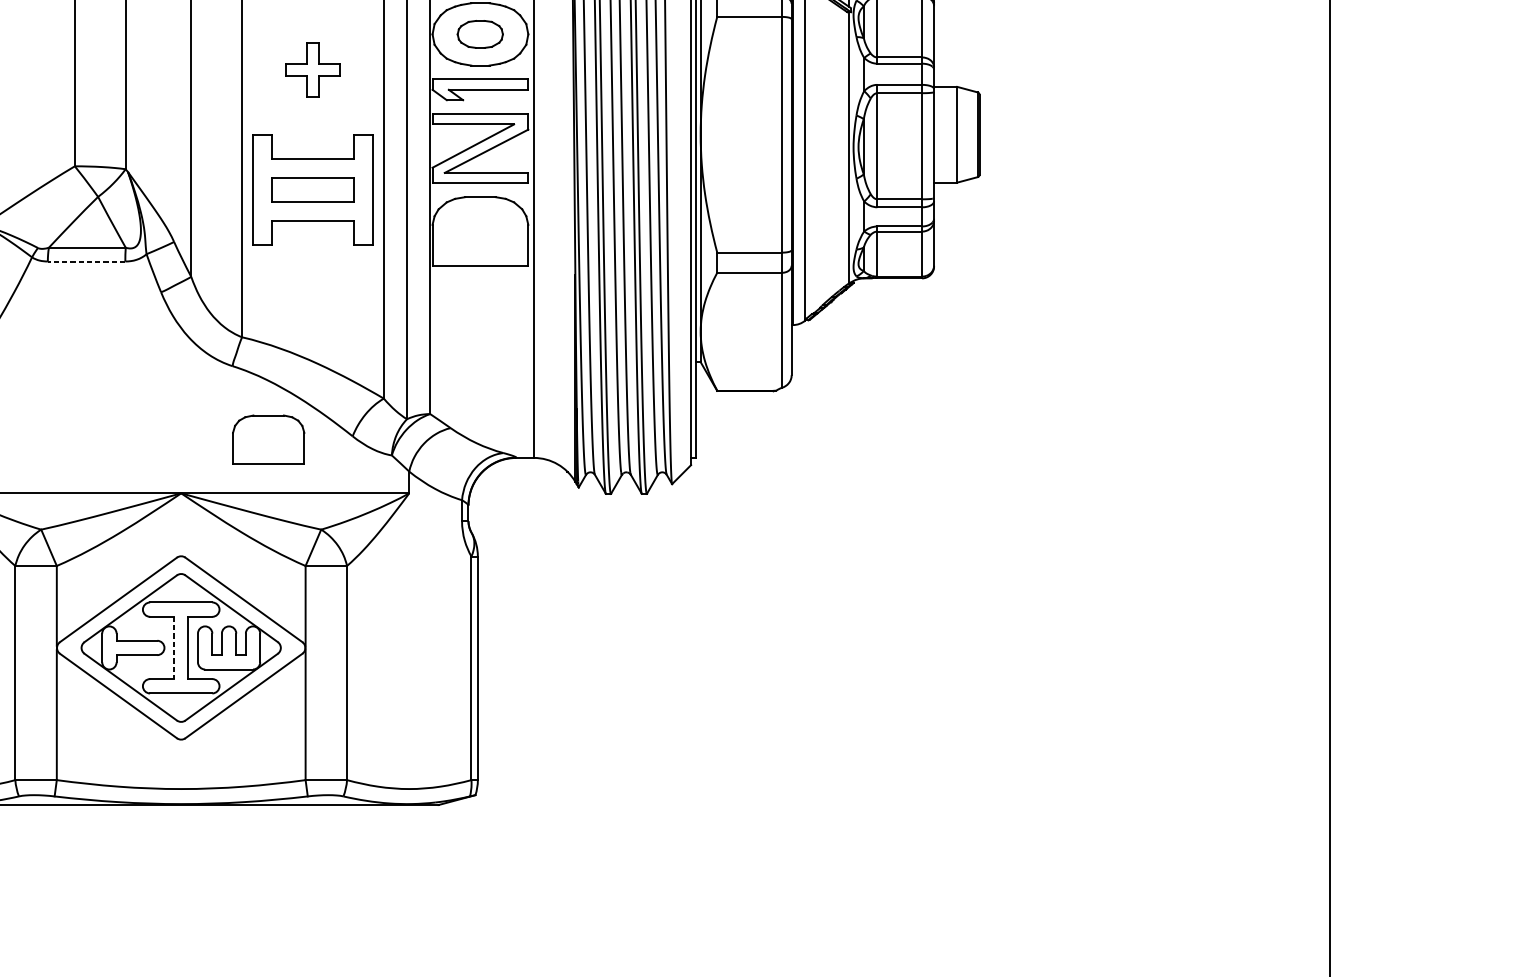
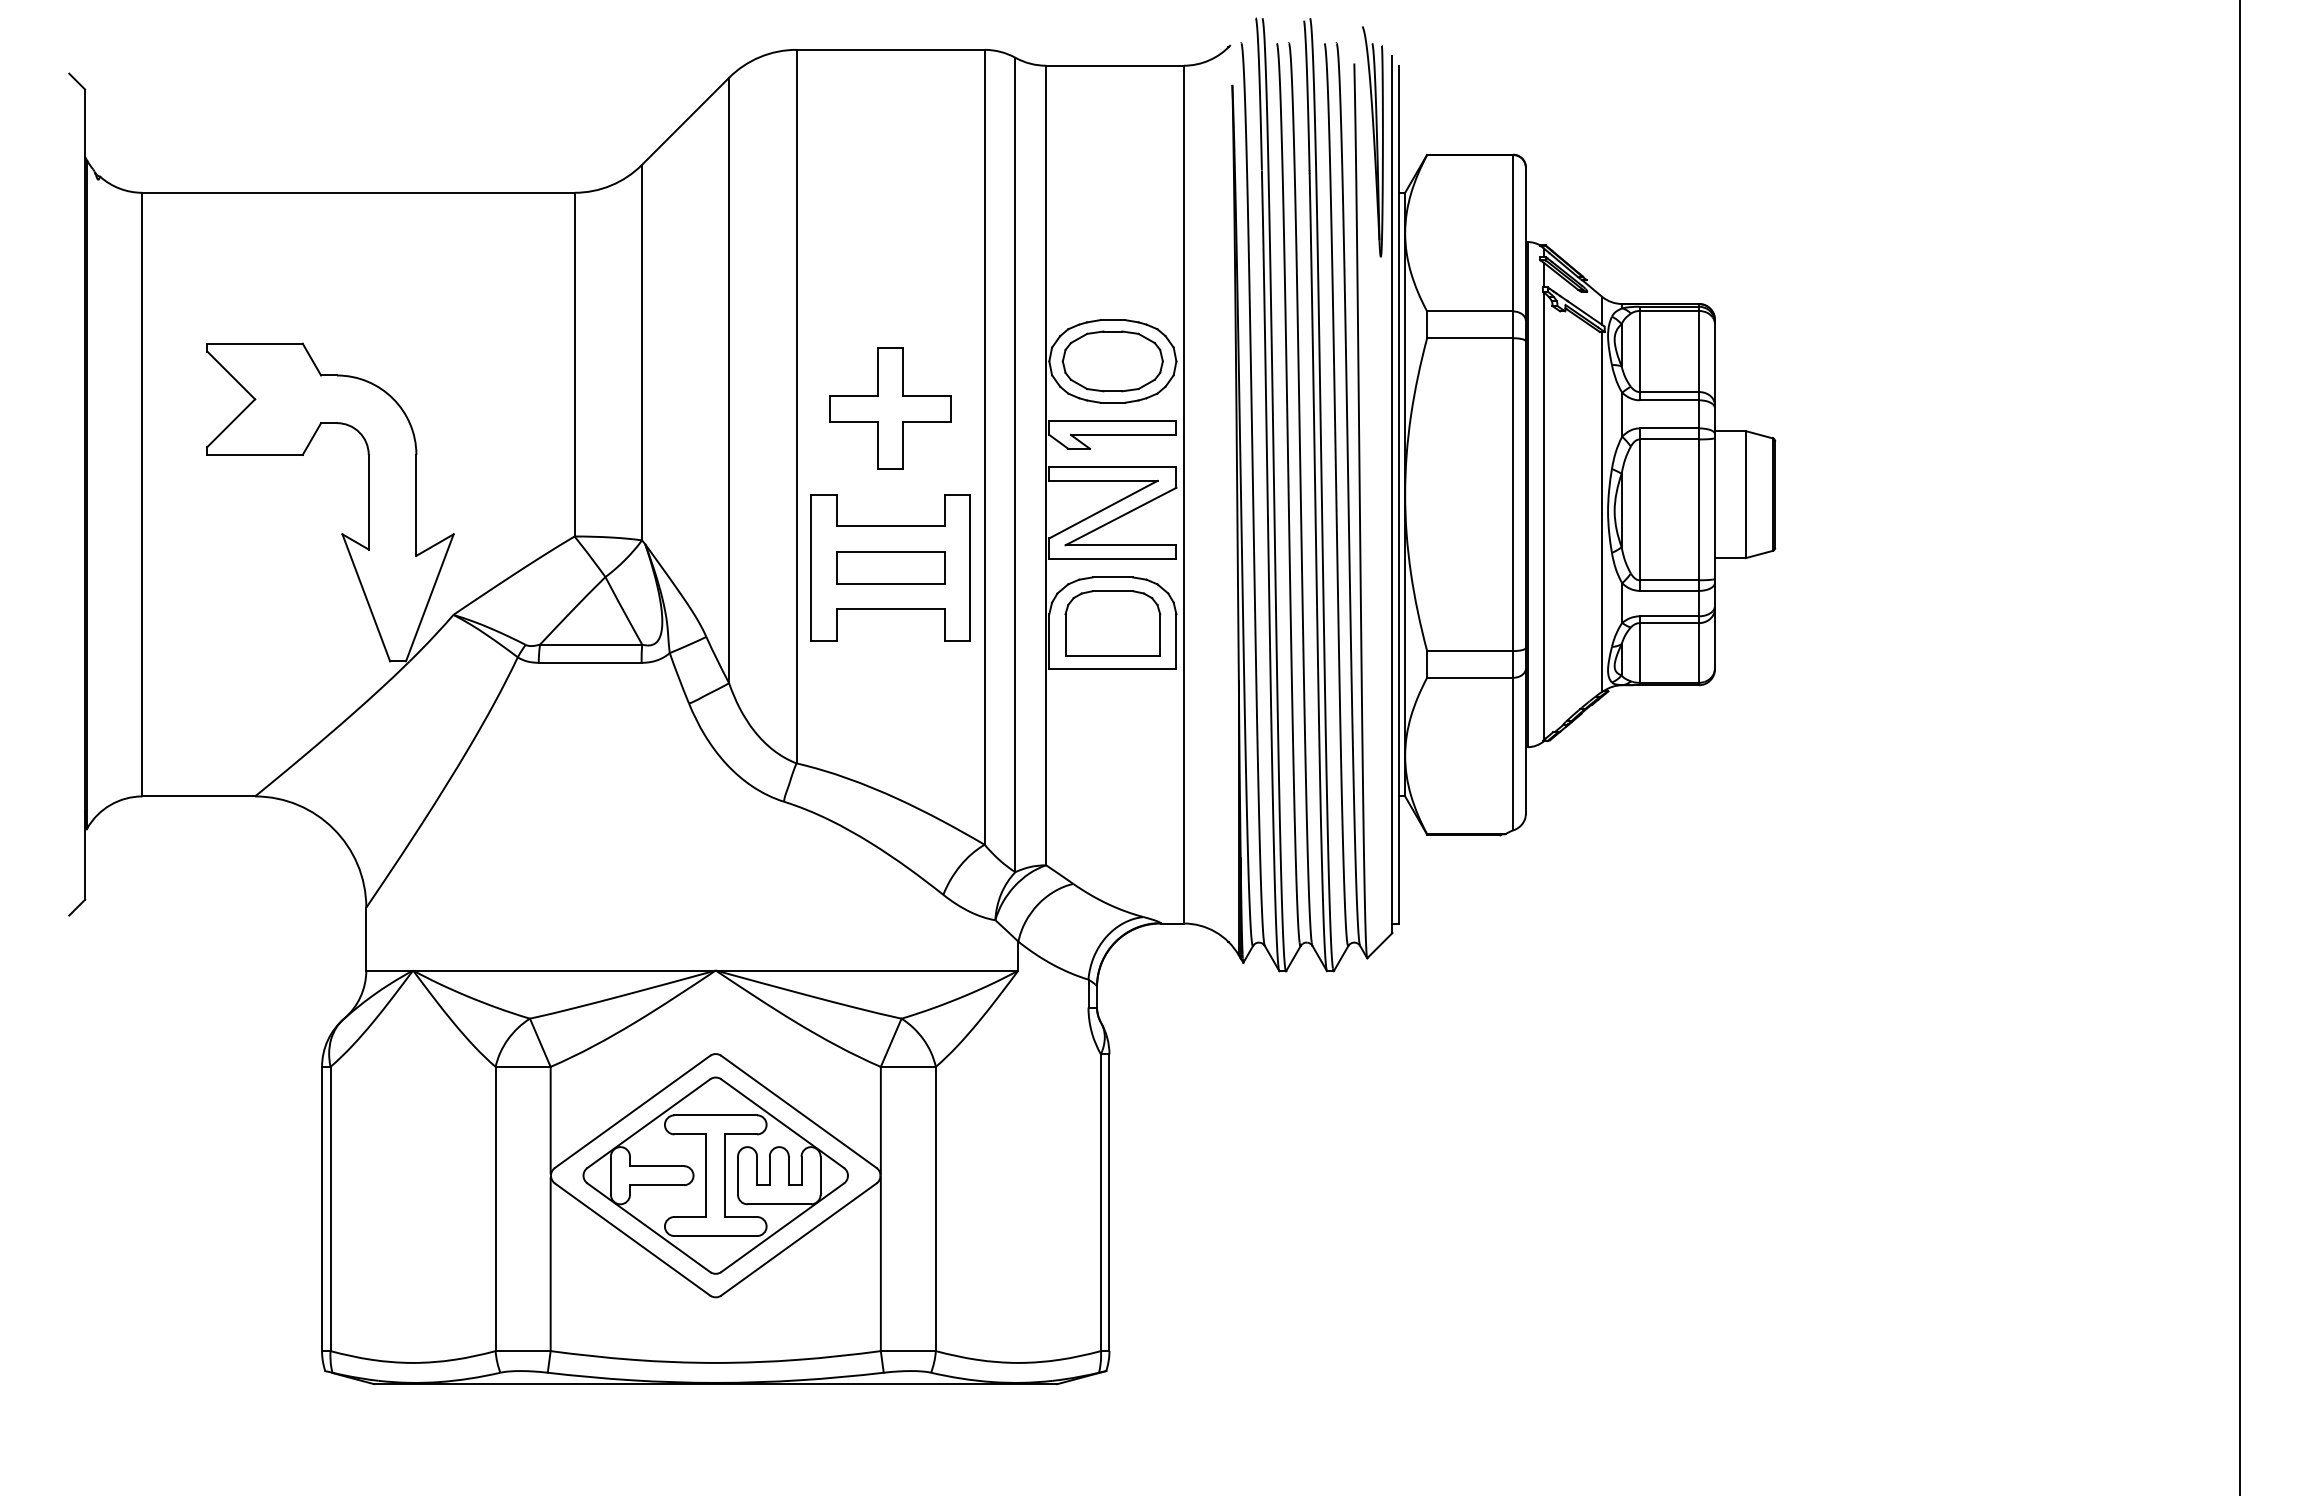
part: (480, 34) -> (1112, 361), size x1.67
part: (312, 69) -> (890, 408), size x1.67
line: (86, 261) -> (589, 662), dashed -> solid
part: (268, 439) -> (1112, 623), moved
line: (174, 648) -> (706, 1176), dashed -> solid

